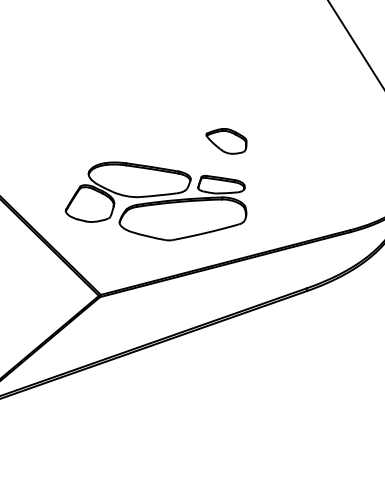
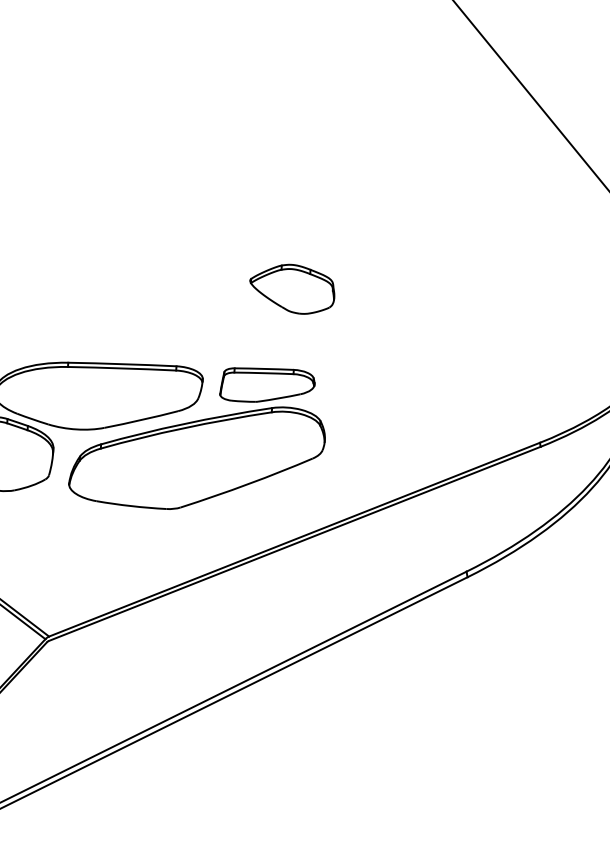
part: (226, 141) -> (292, 290), moved

